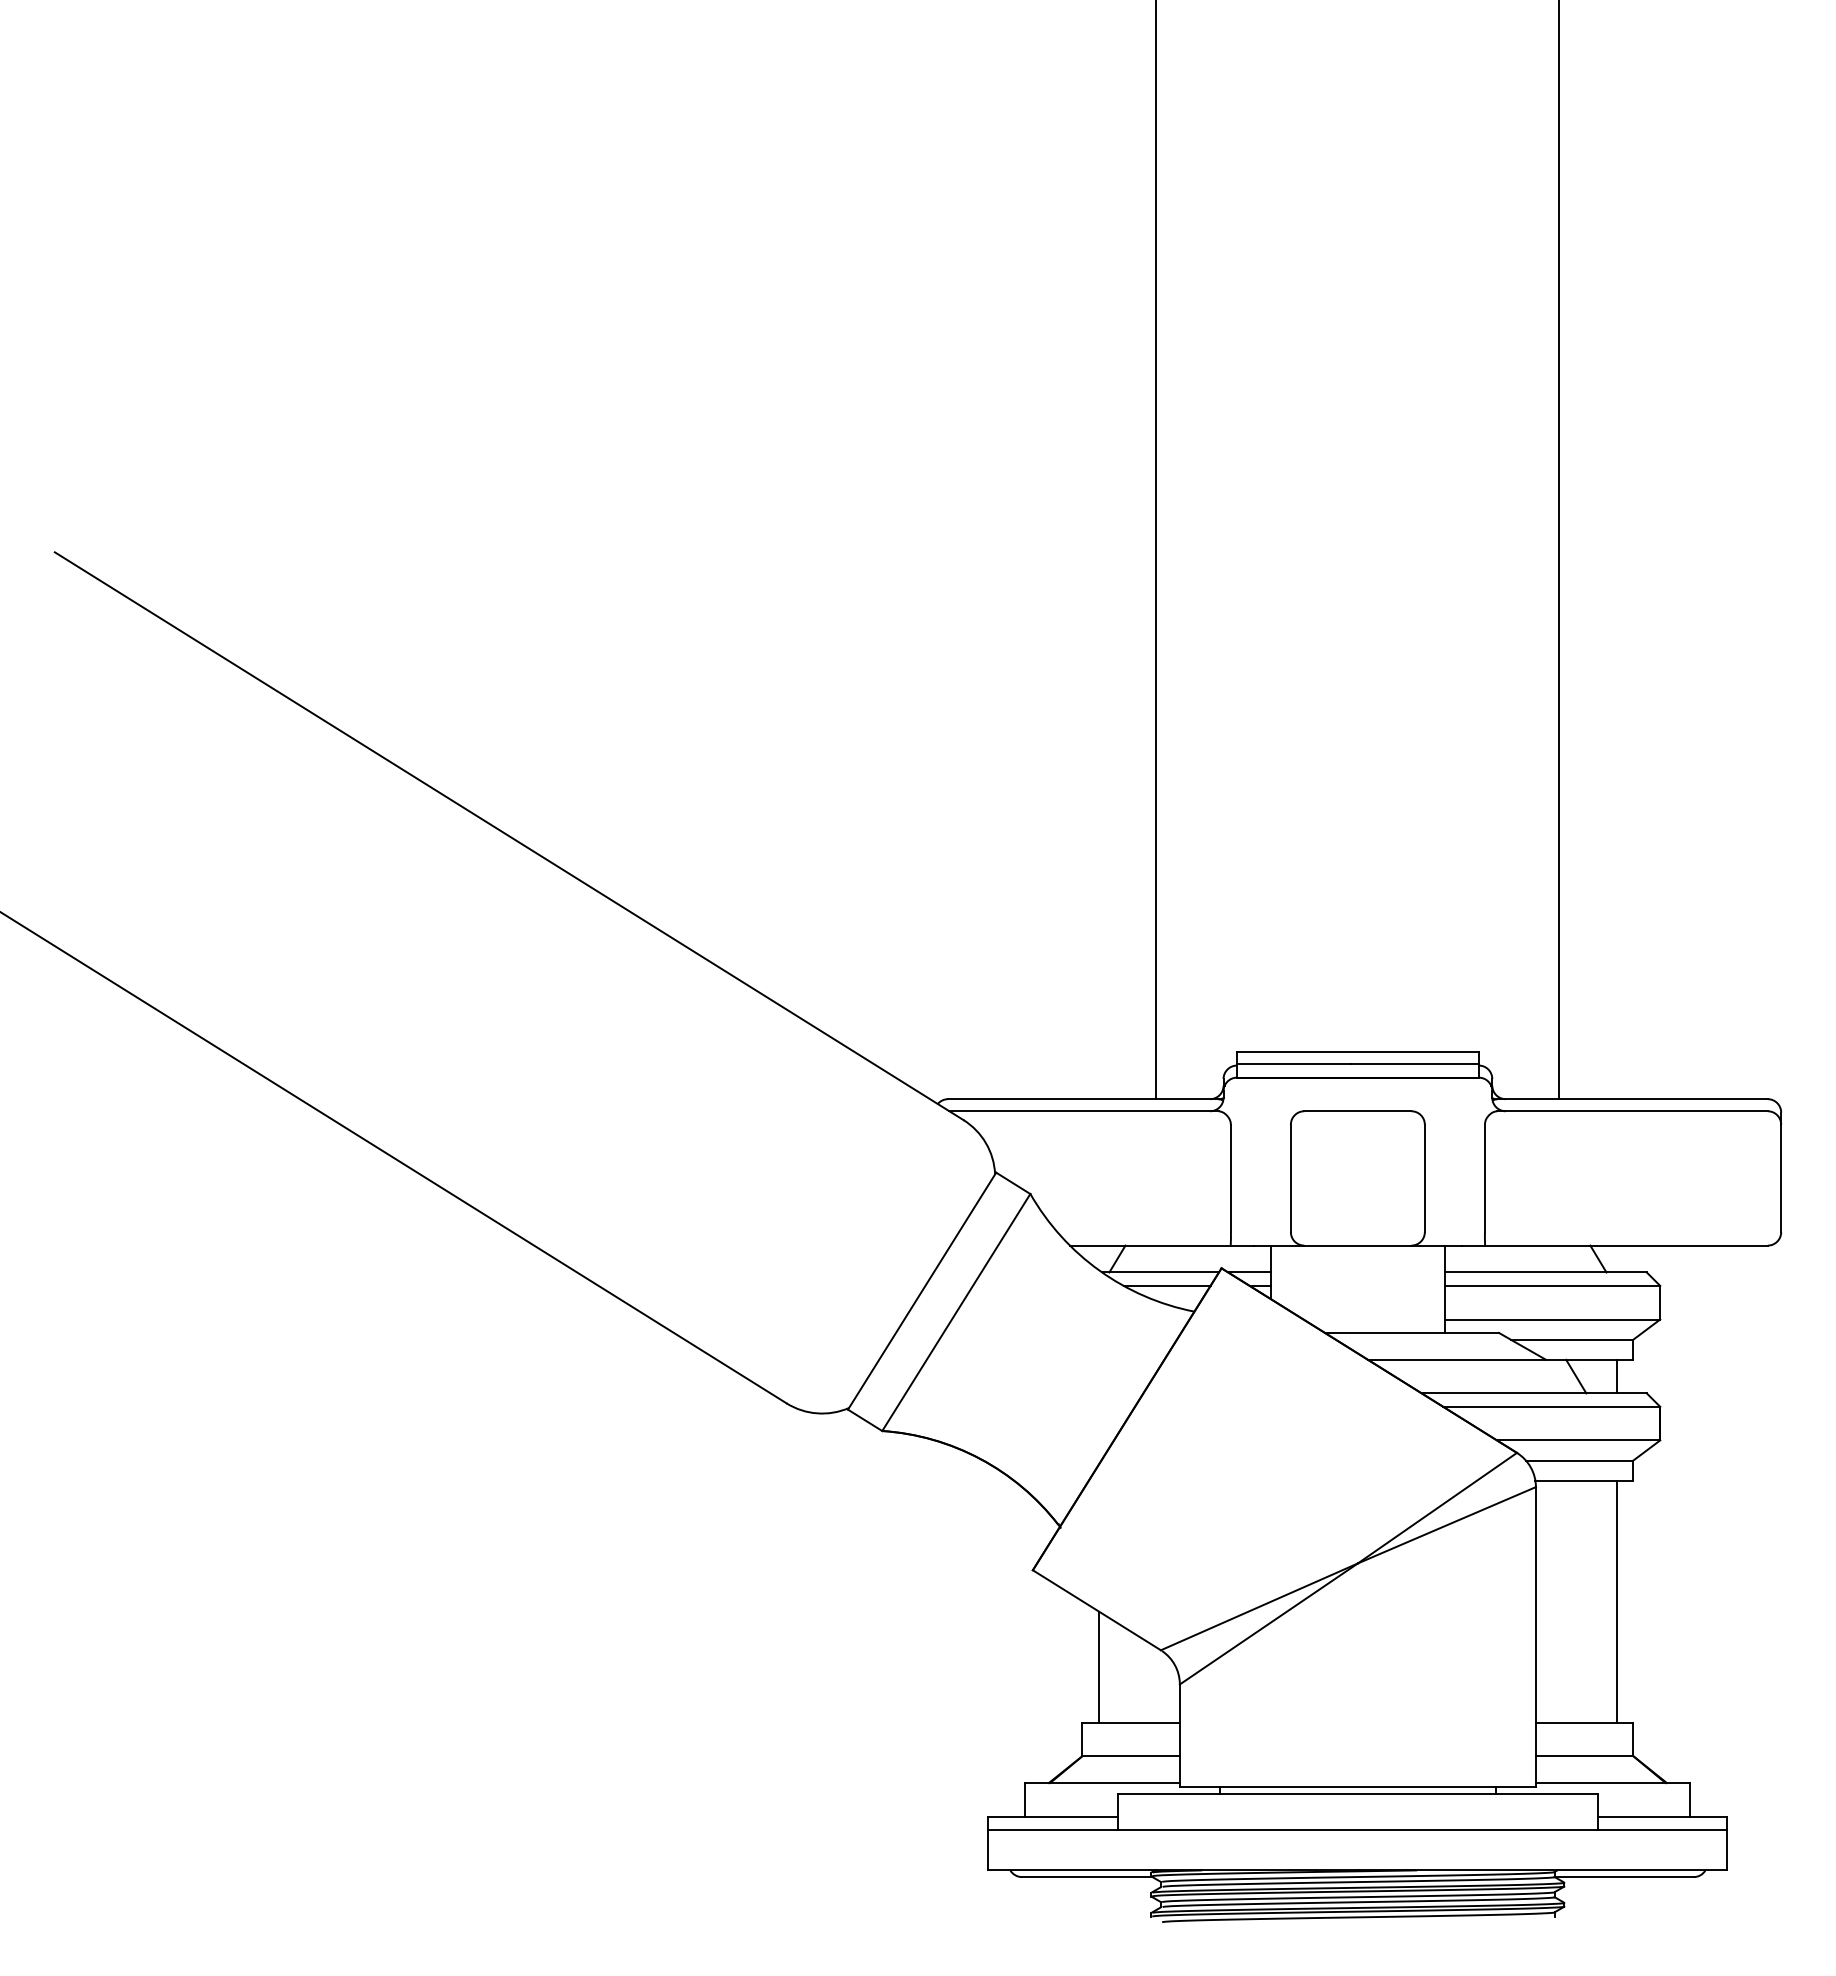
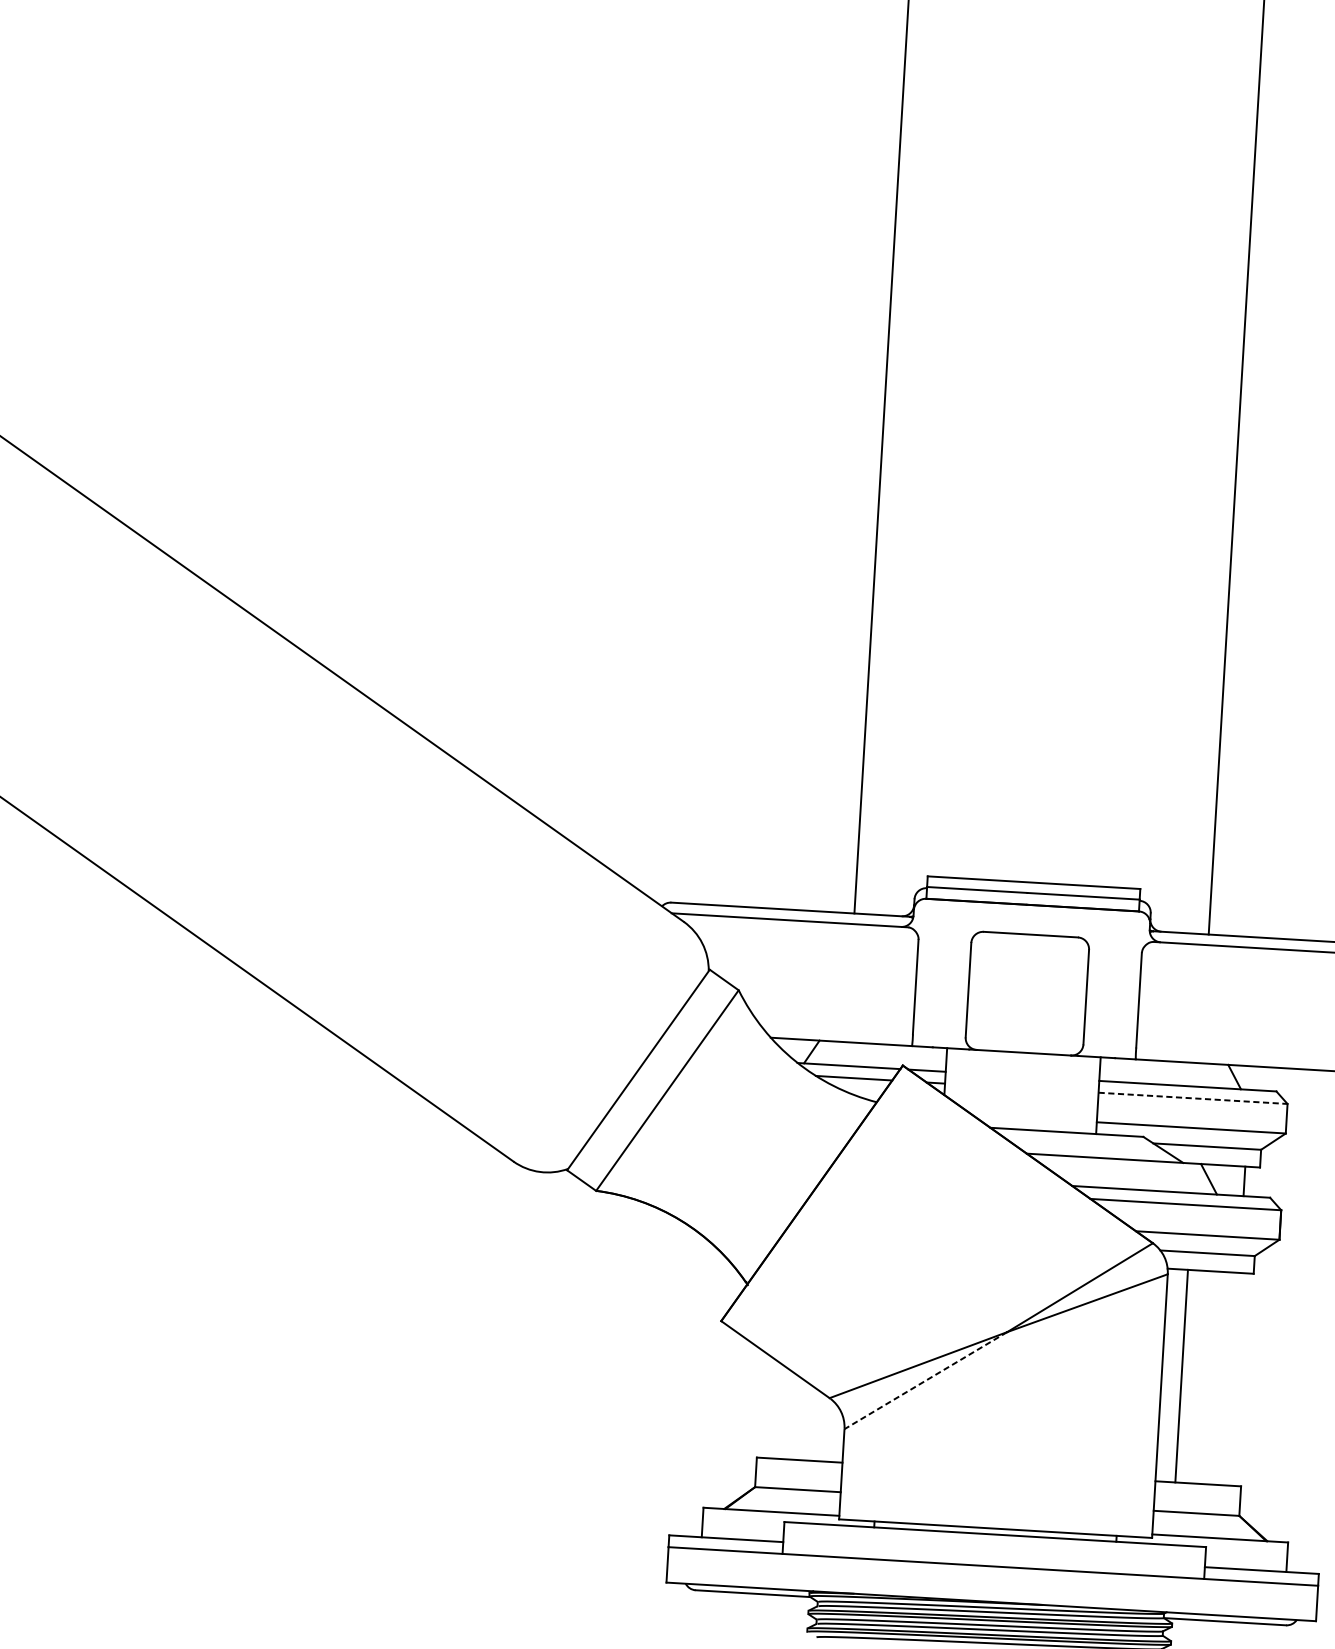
line: (1553, 1285) -> (1193, 1098), solid -> dashed
line: (1616, 1601) -> (1181, 1376), moved
line: (1268, 1623) -> (925, 1380), solid -> dashed
line: (1099, 1666) -> (774, 1409), removed

